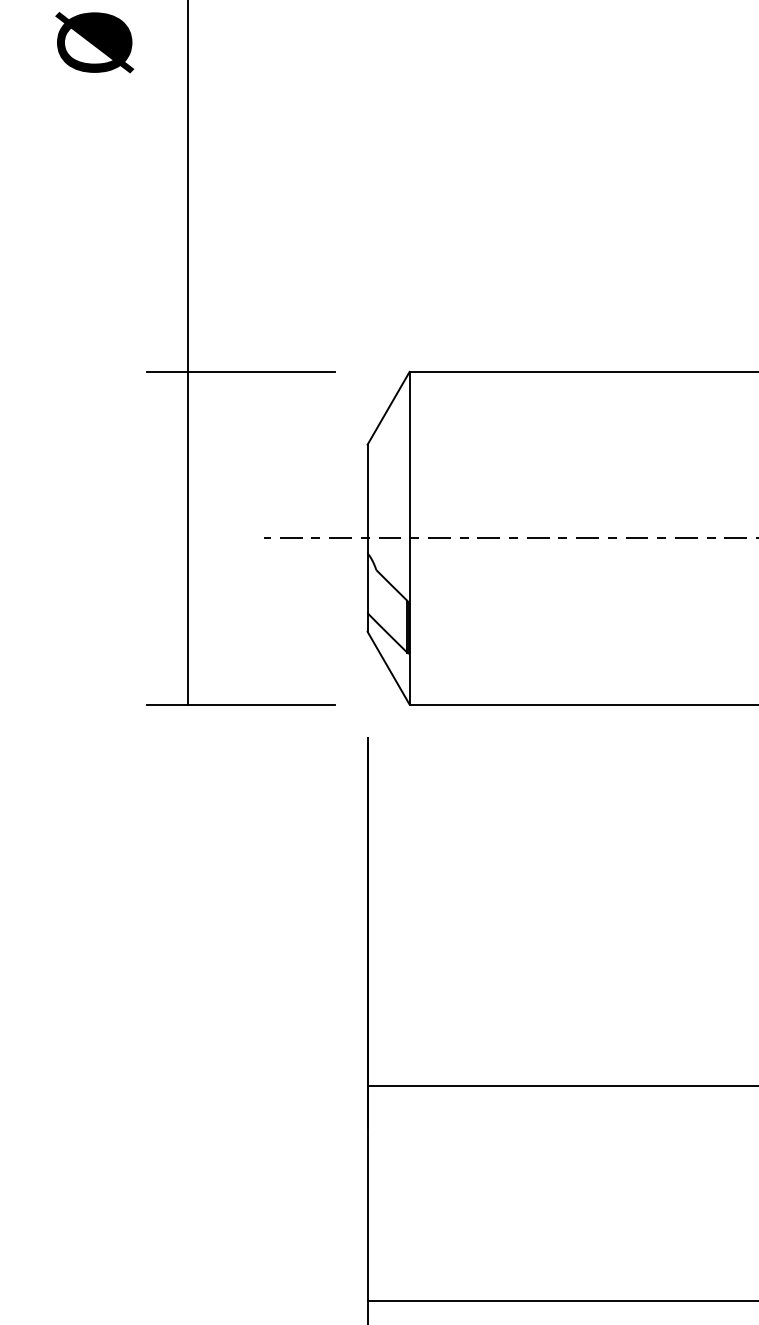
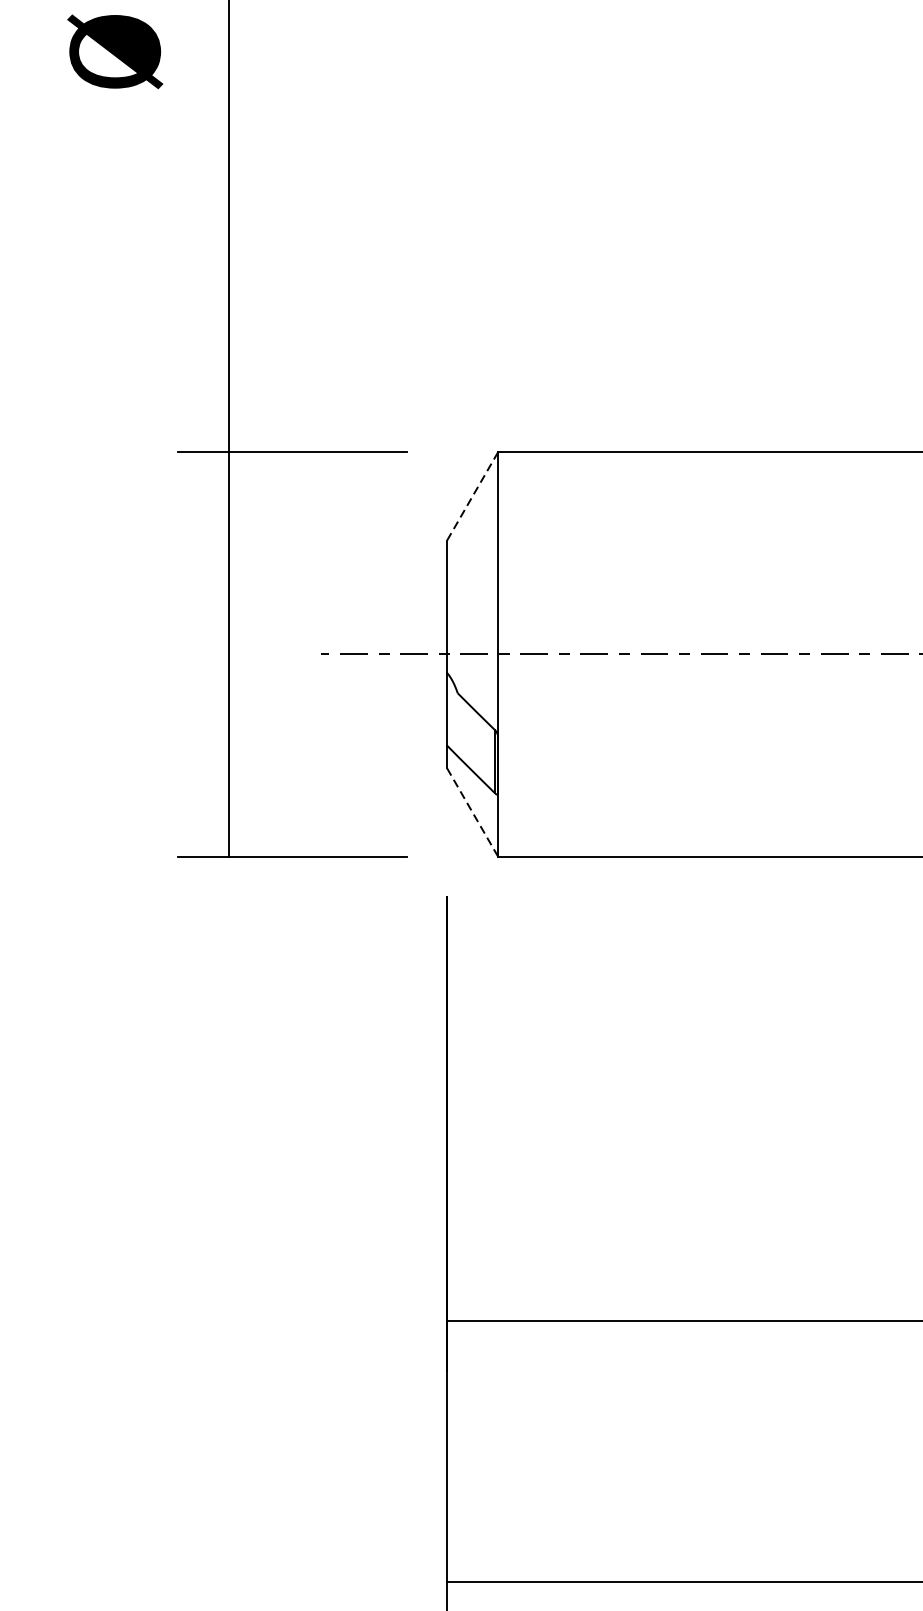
line: (388, 408) -> (472, 496), solid -> dashed
line: (388, 668) -> (472, 812), solid -> dashed

